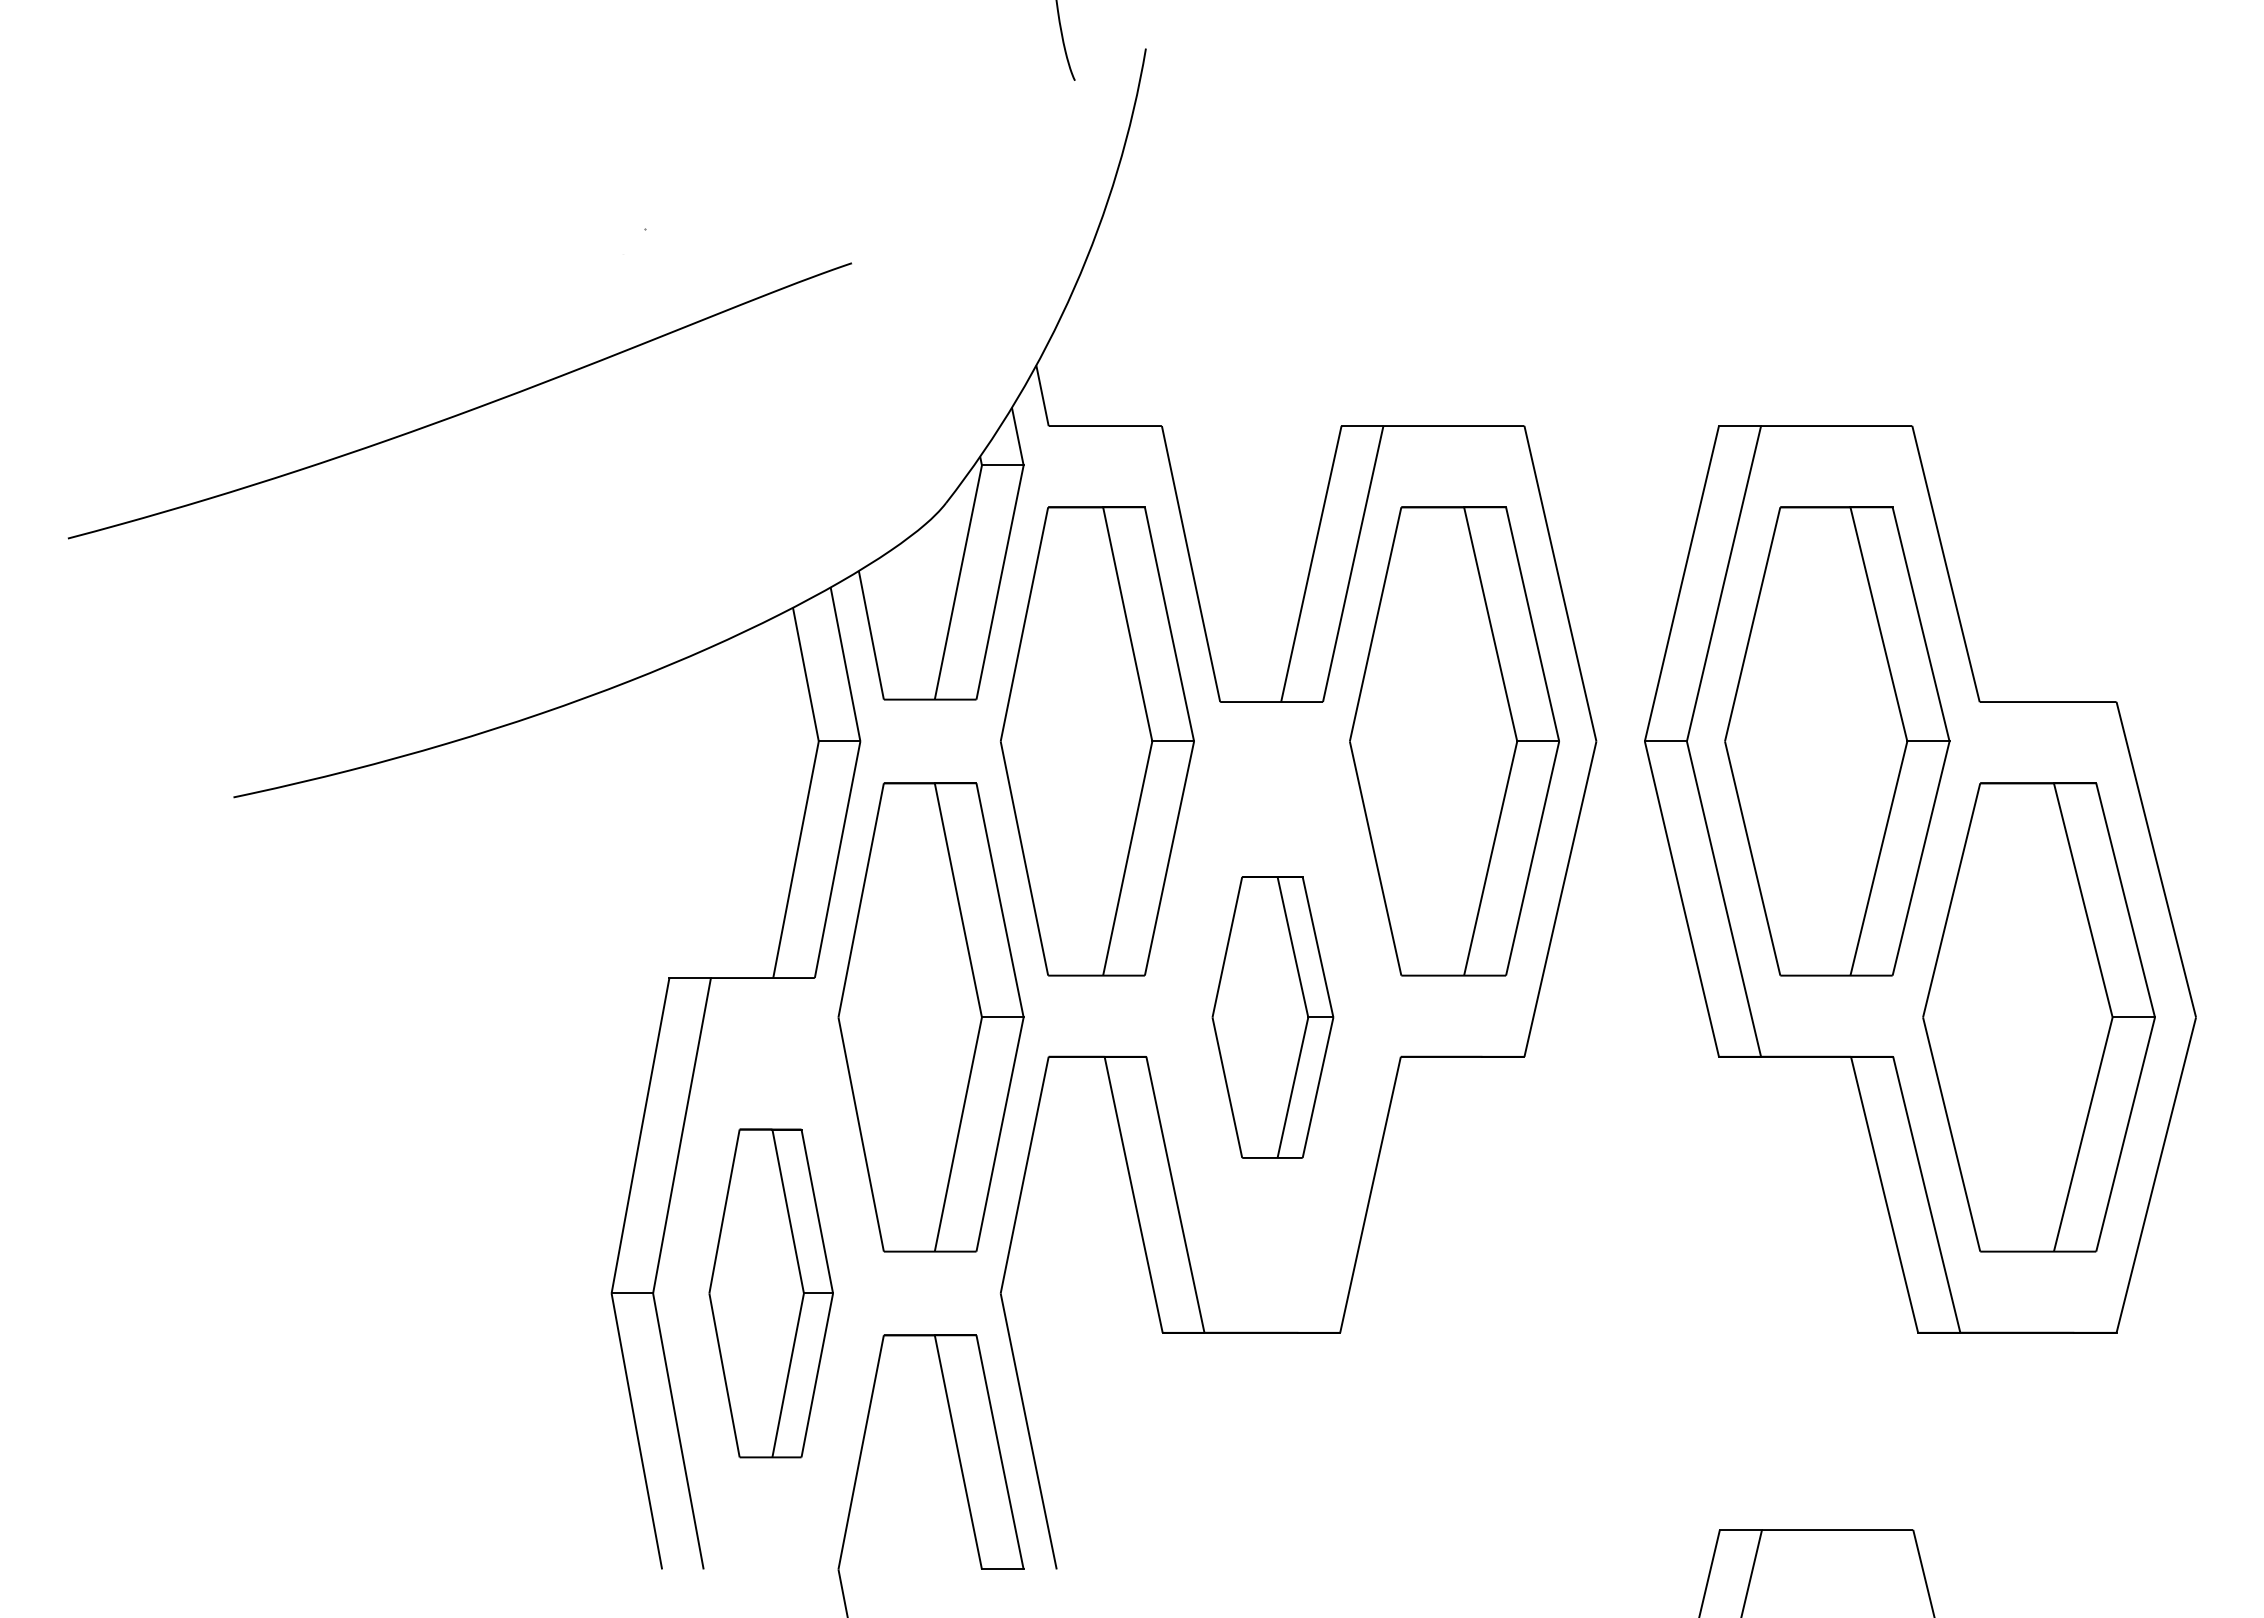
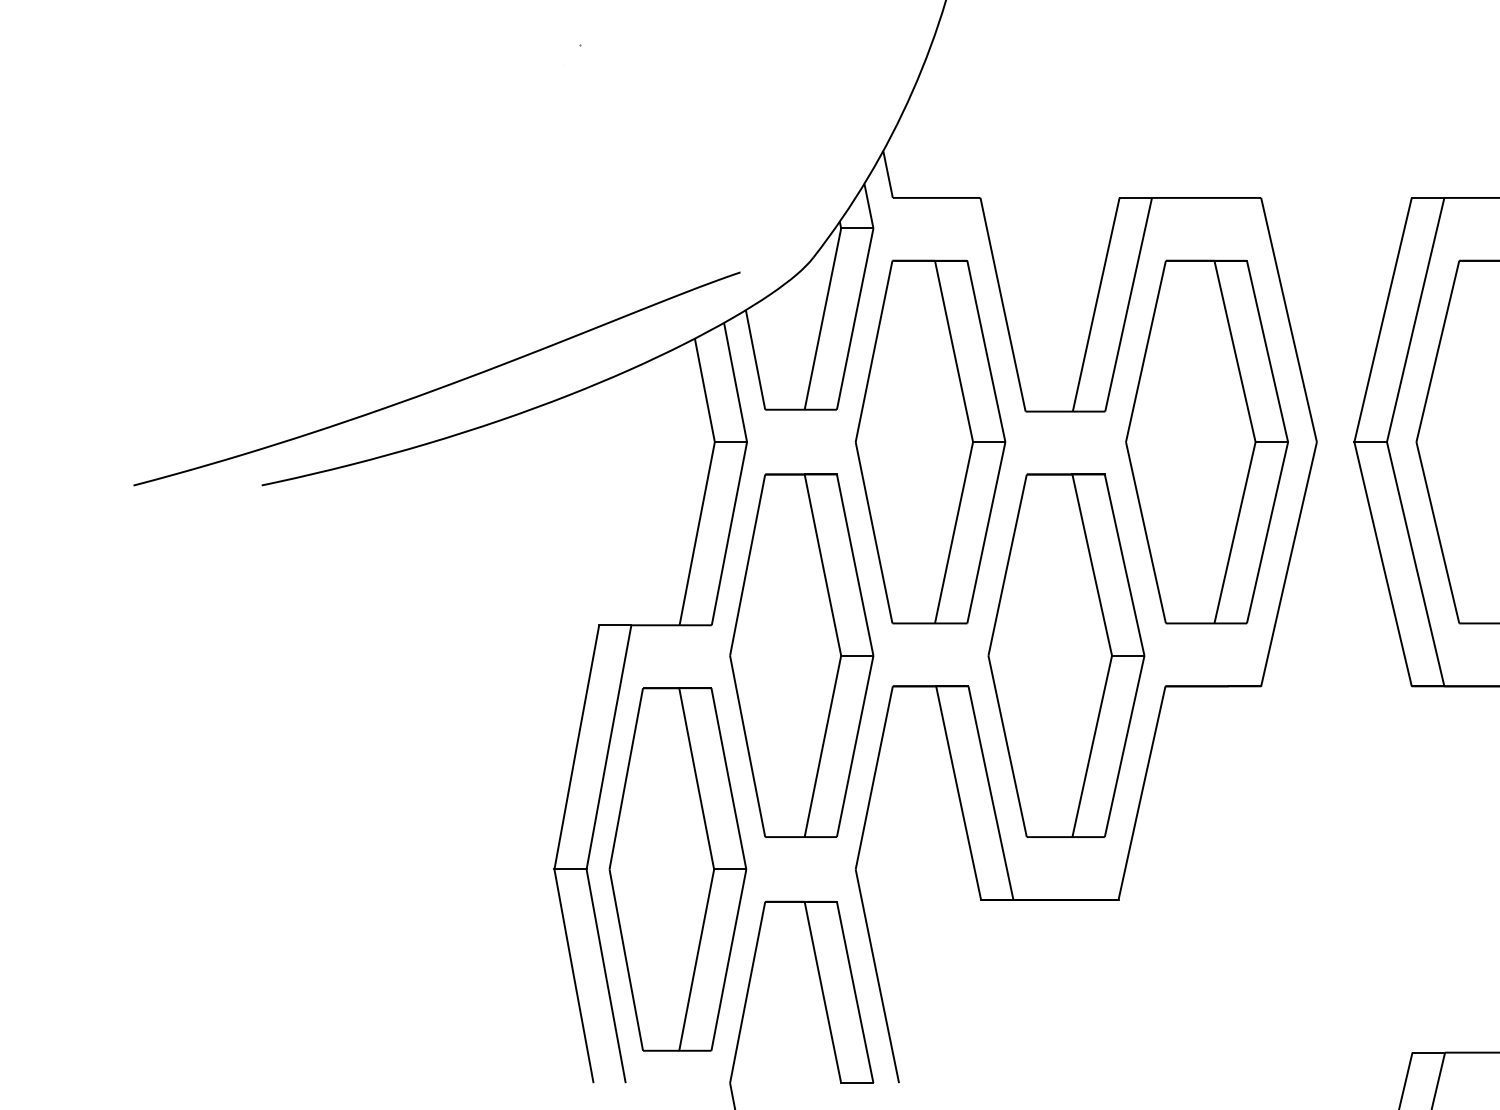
part: (464, 411) -> (440, 387), moved
part: (1272, 1017) -> (1066, 655), size x1.67
part: (771, 1293) -> (678, 869), size x1.43

